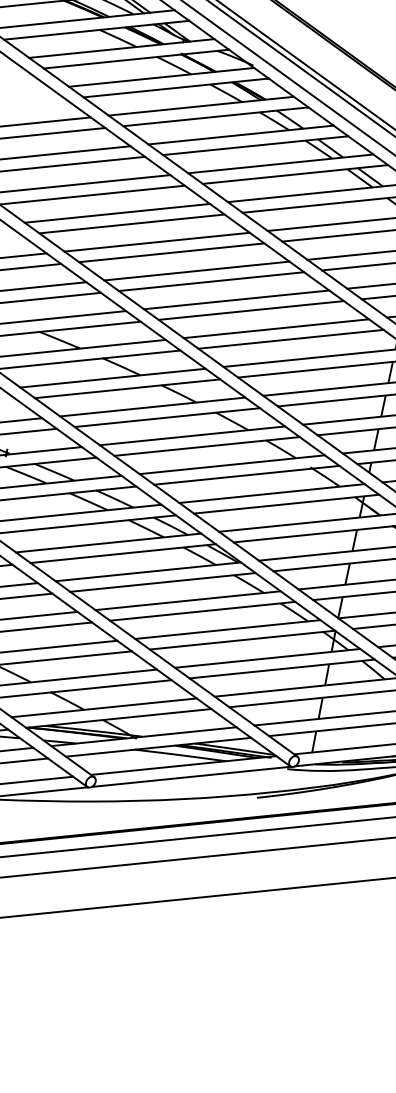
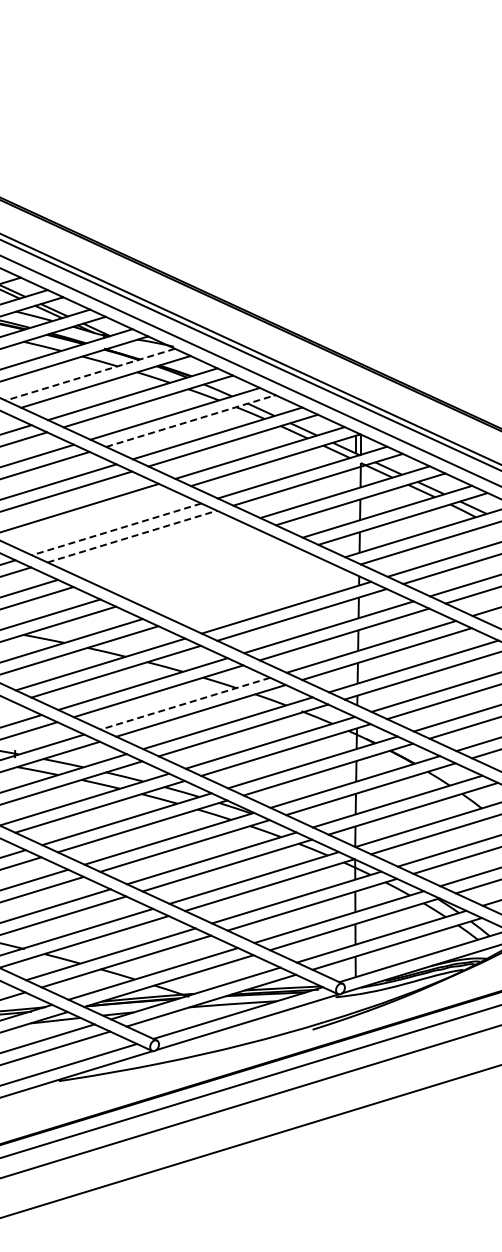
line: (161, 77) -> (90, 374), solid -> dashed
line: (255, 146) -> (190, 421), solid -> dashed
line: (131, 223) -> (89, 516), removed
line: (156, 242) -> (116, 529), solid -> dashed
line: (172, 252) -> (132, 536), solid -> dashed
line: (196, 270) -> (158, 548), removed
line: (211, 281) -> (174, 556), removed
line: (236, 299) -> (201, 568), removed
line: (250, 310) -> (216, 575), removed
line: (275, 328) -> (243, 588), removed
line: (290, 339) -> (259, 595), removed
line: (192, 435) -> (185, 703), solid -> dashed

